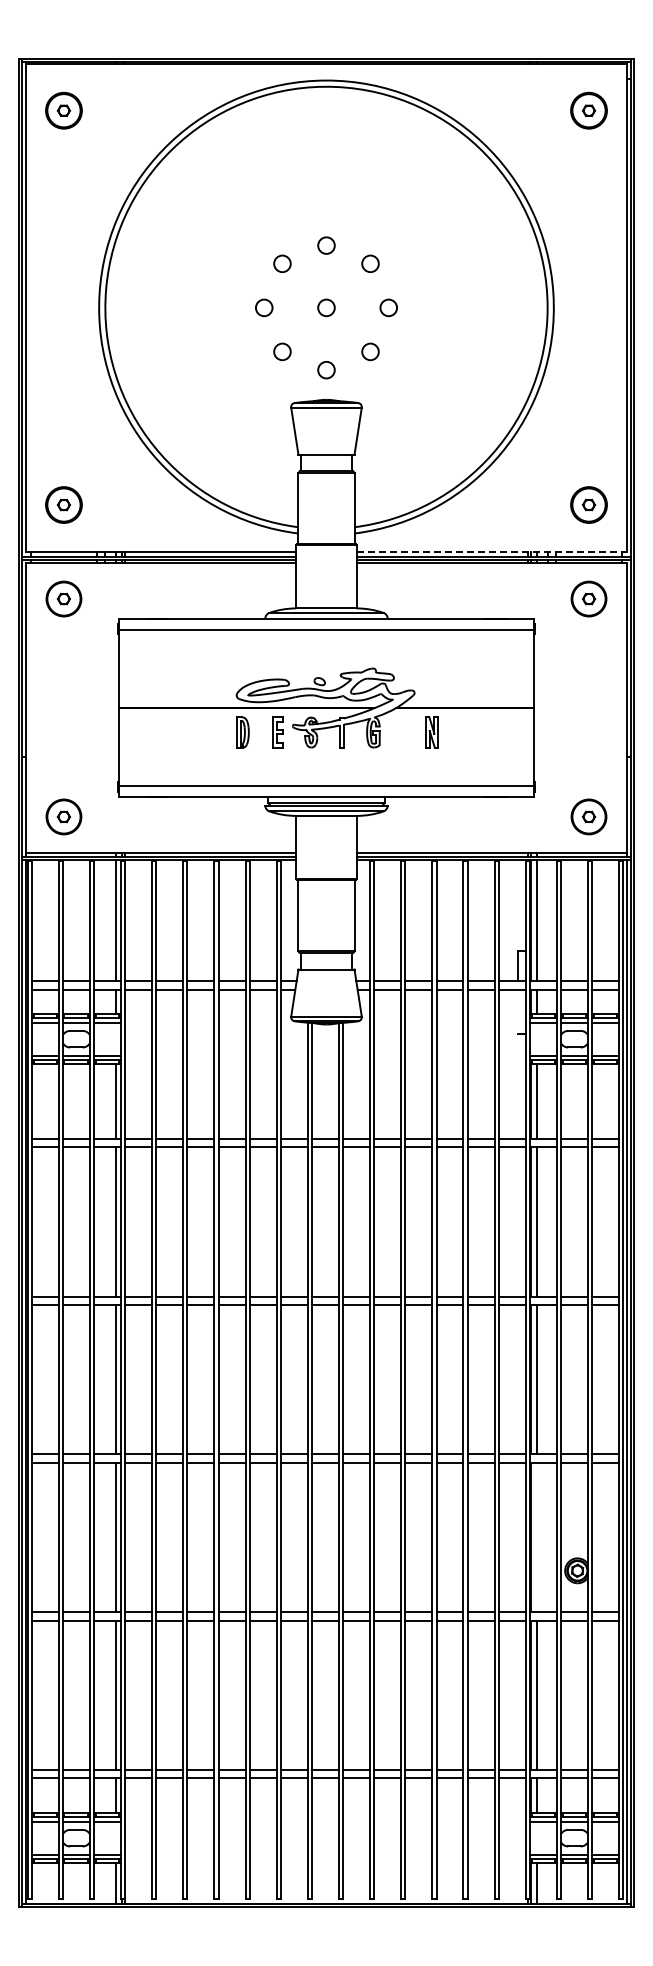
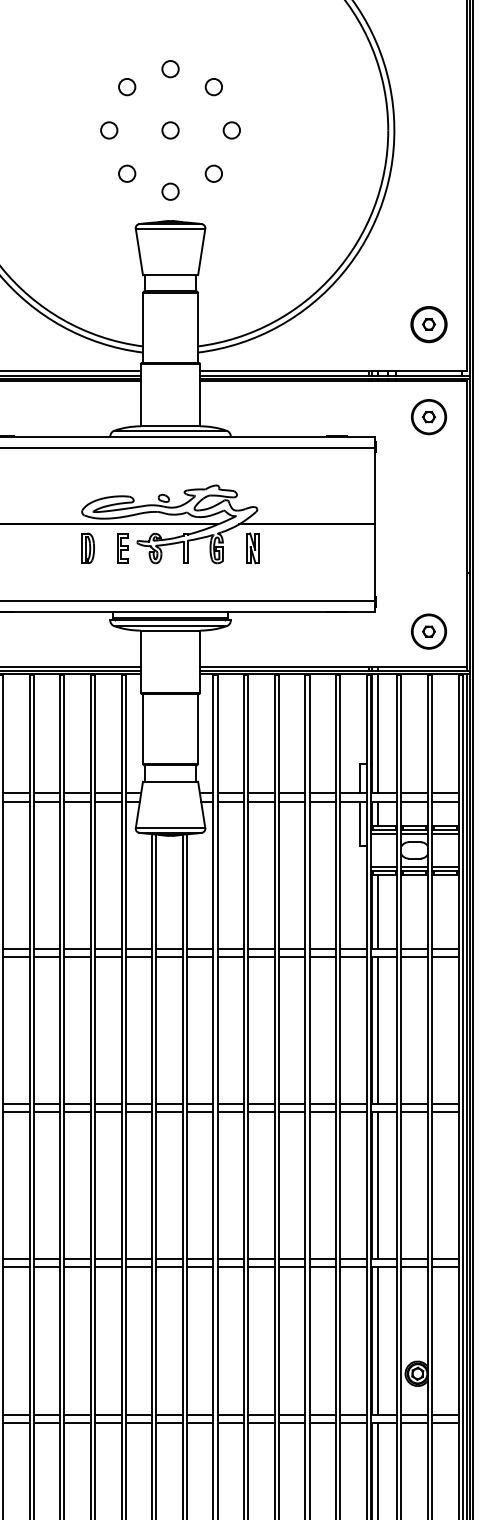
line: (492, 552) -> (333, 371), dashed -> solid
part: (431, 732) -> (252, 548), moved
line: (518, 1011) -> (359, 823), added
line: (537, 1537) -> (378, 1341), added

